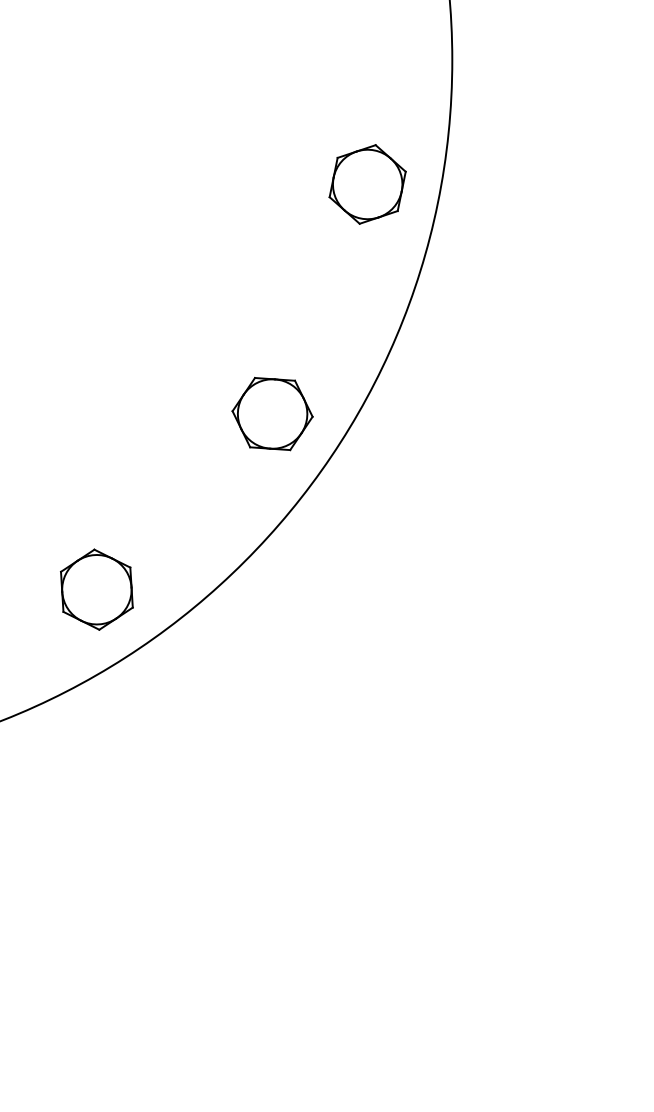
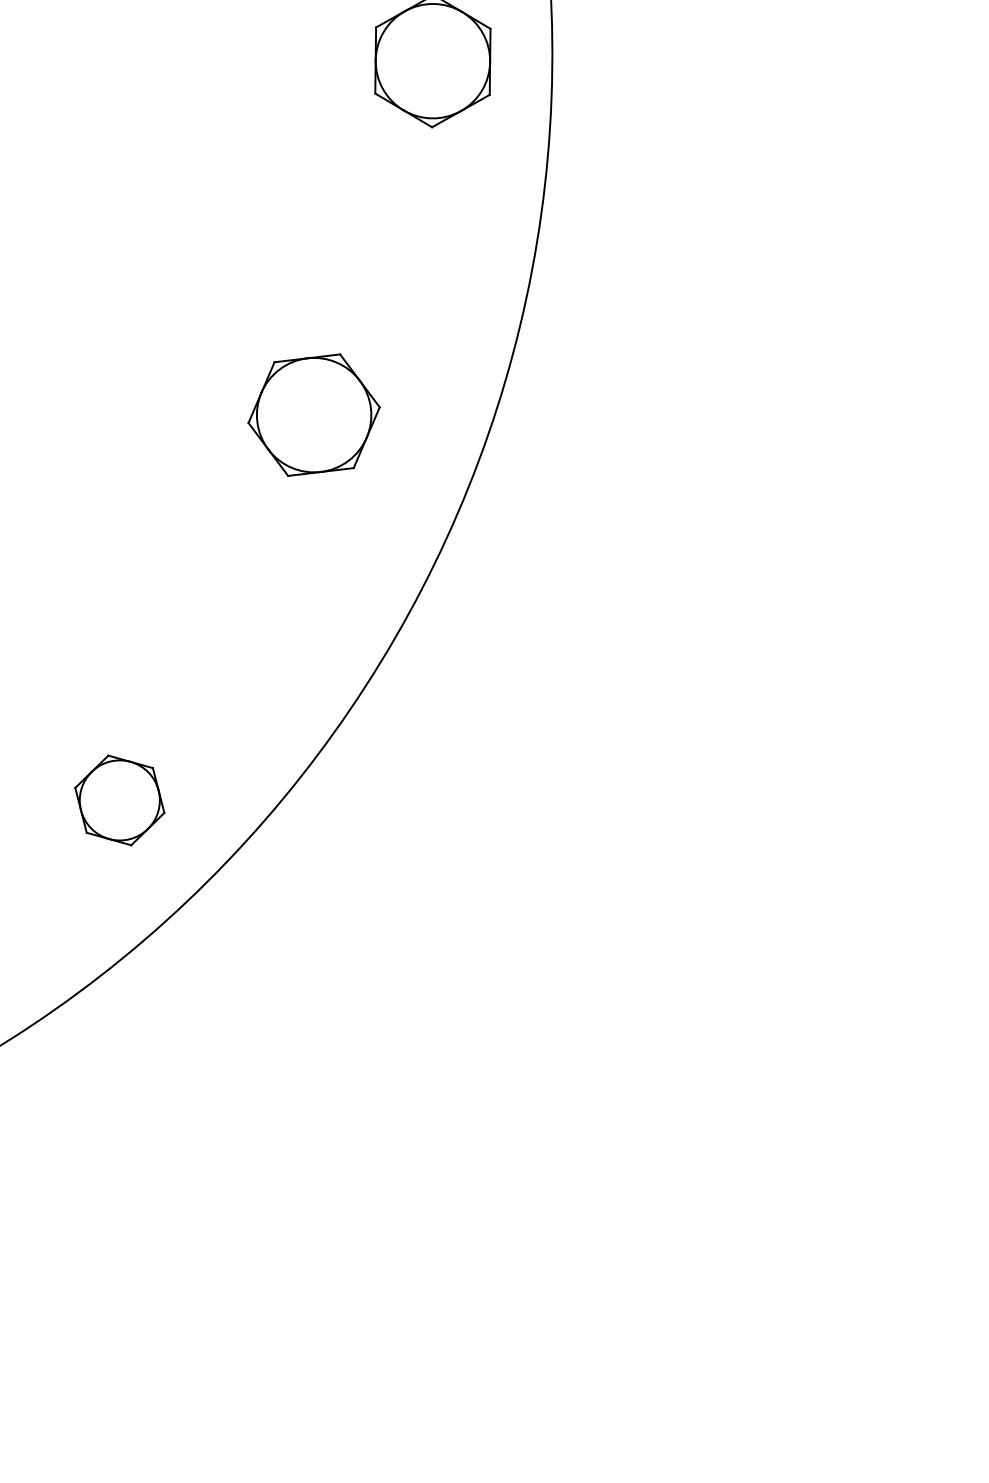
part: (272, 414) -> (314, 415), moved
part: (96, 589) -> (119, 800), size x0.7

